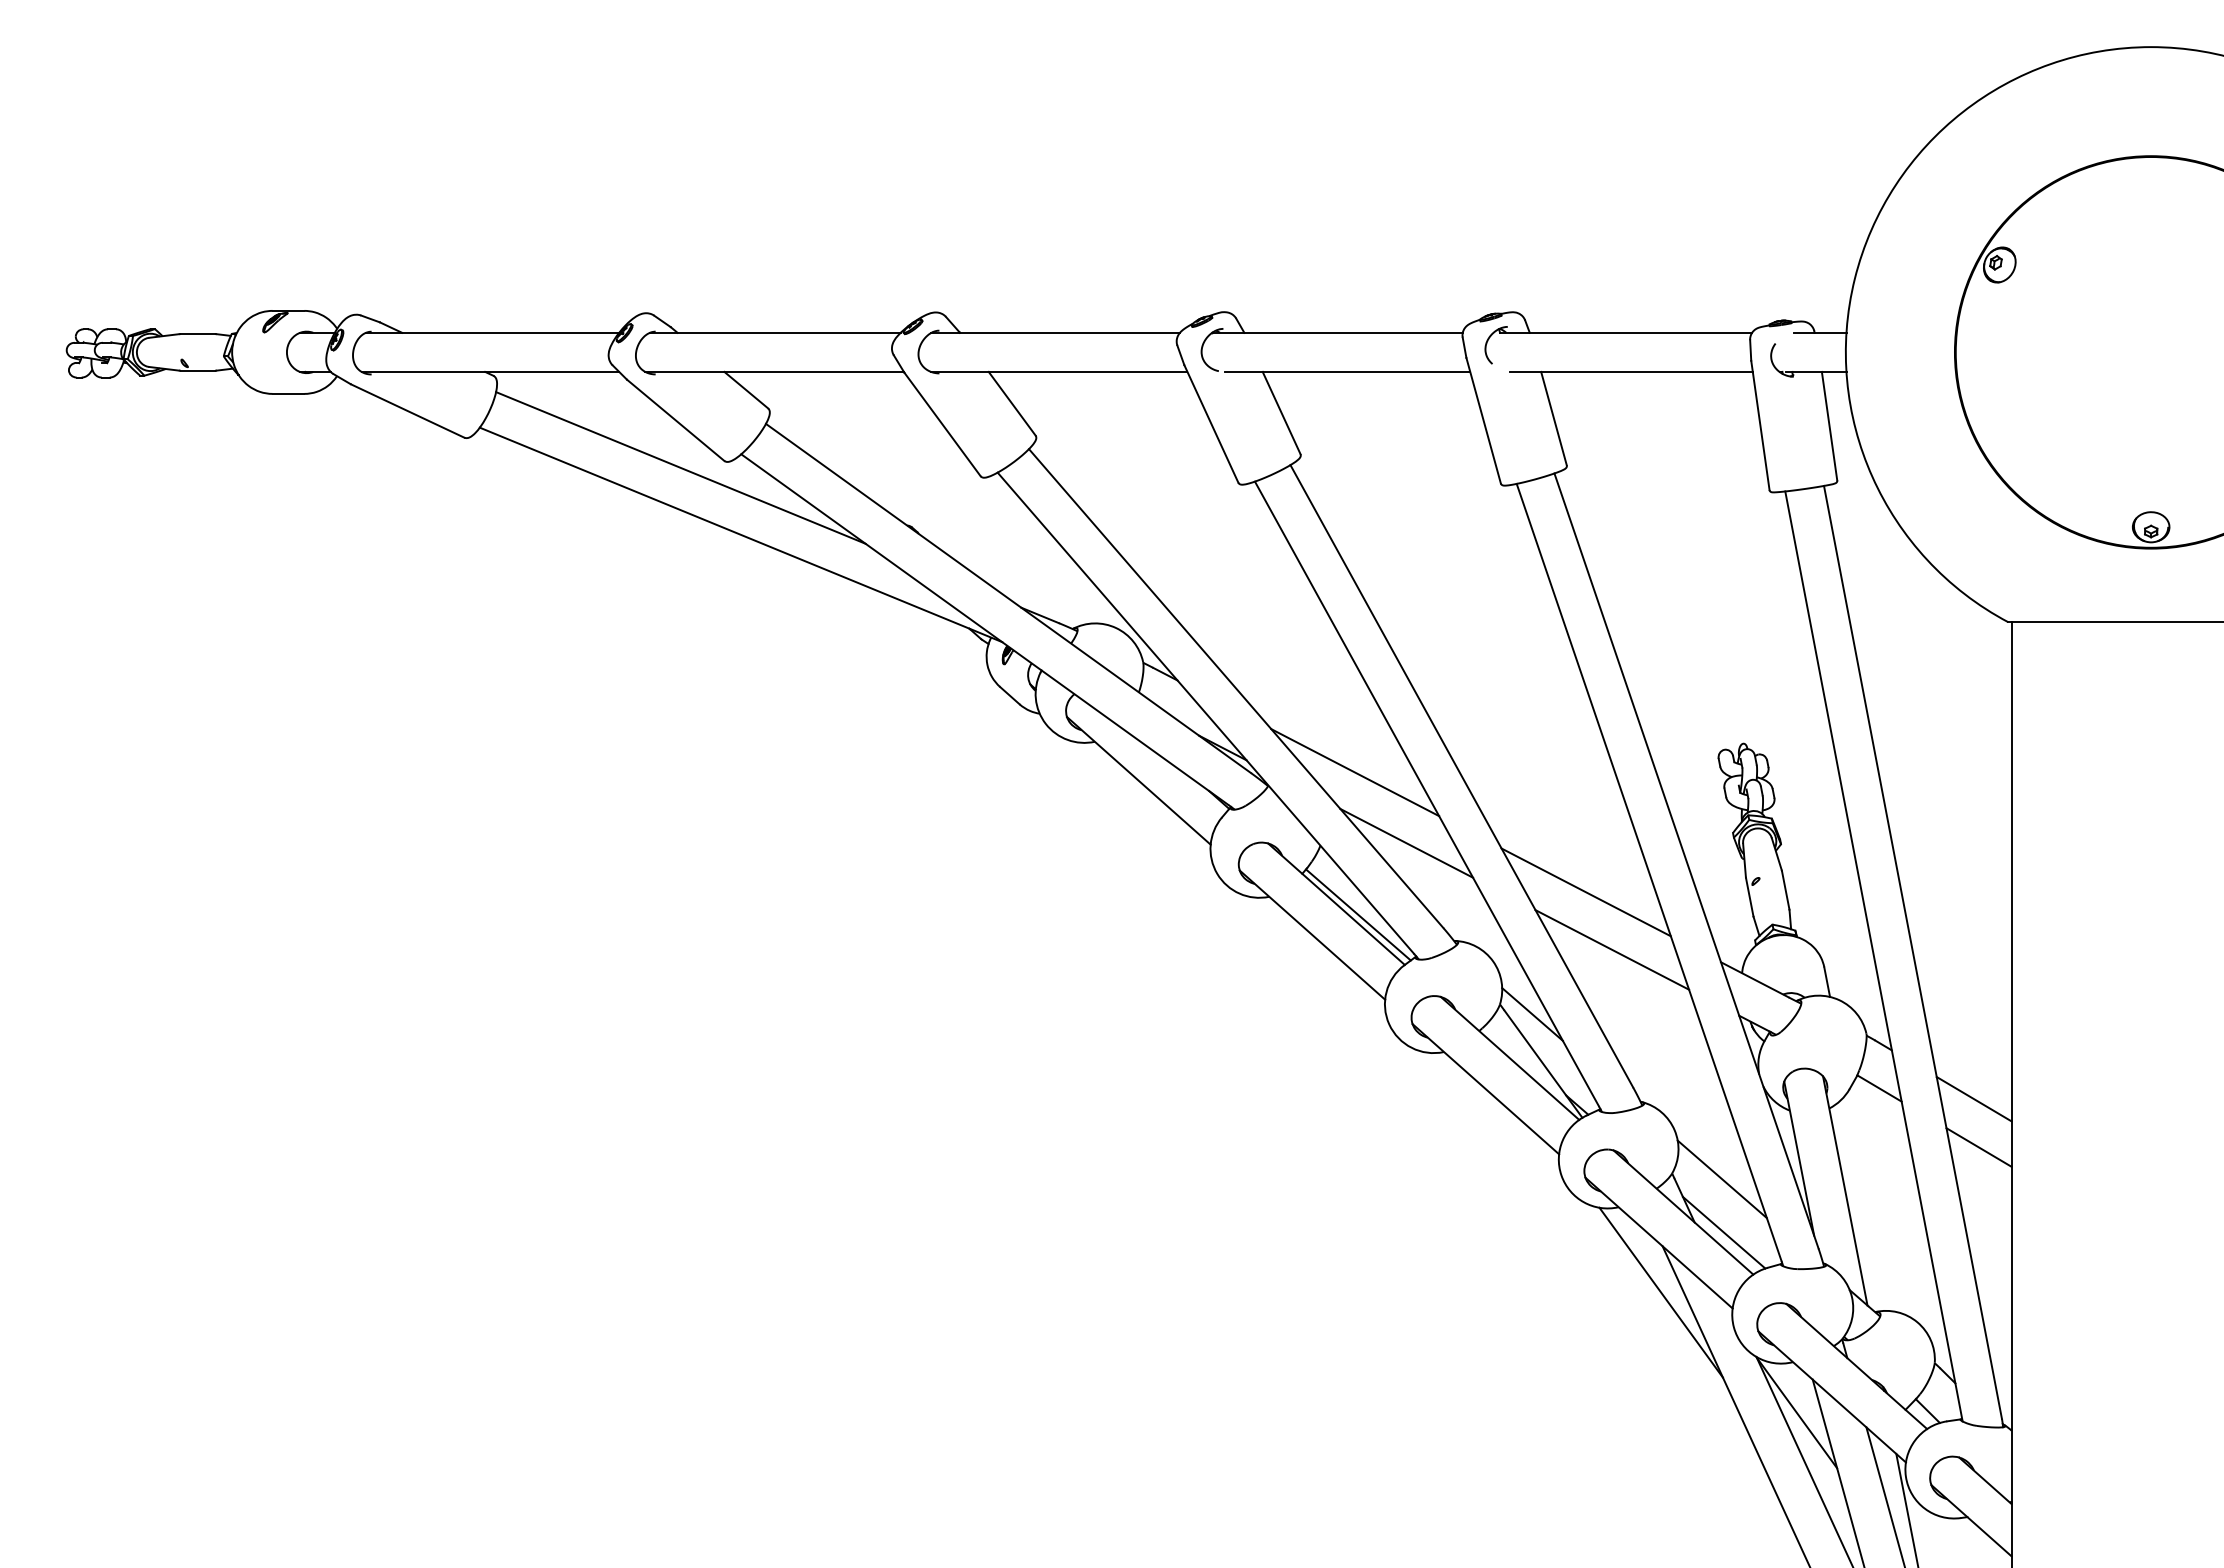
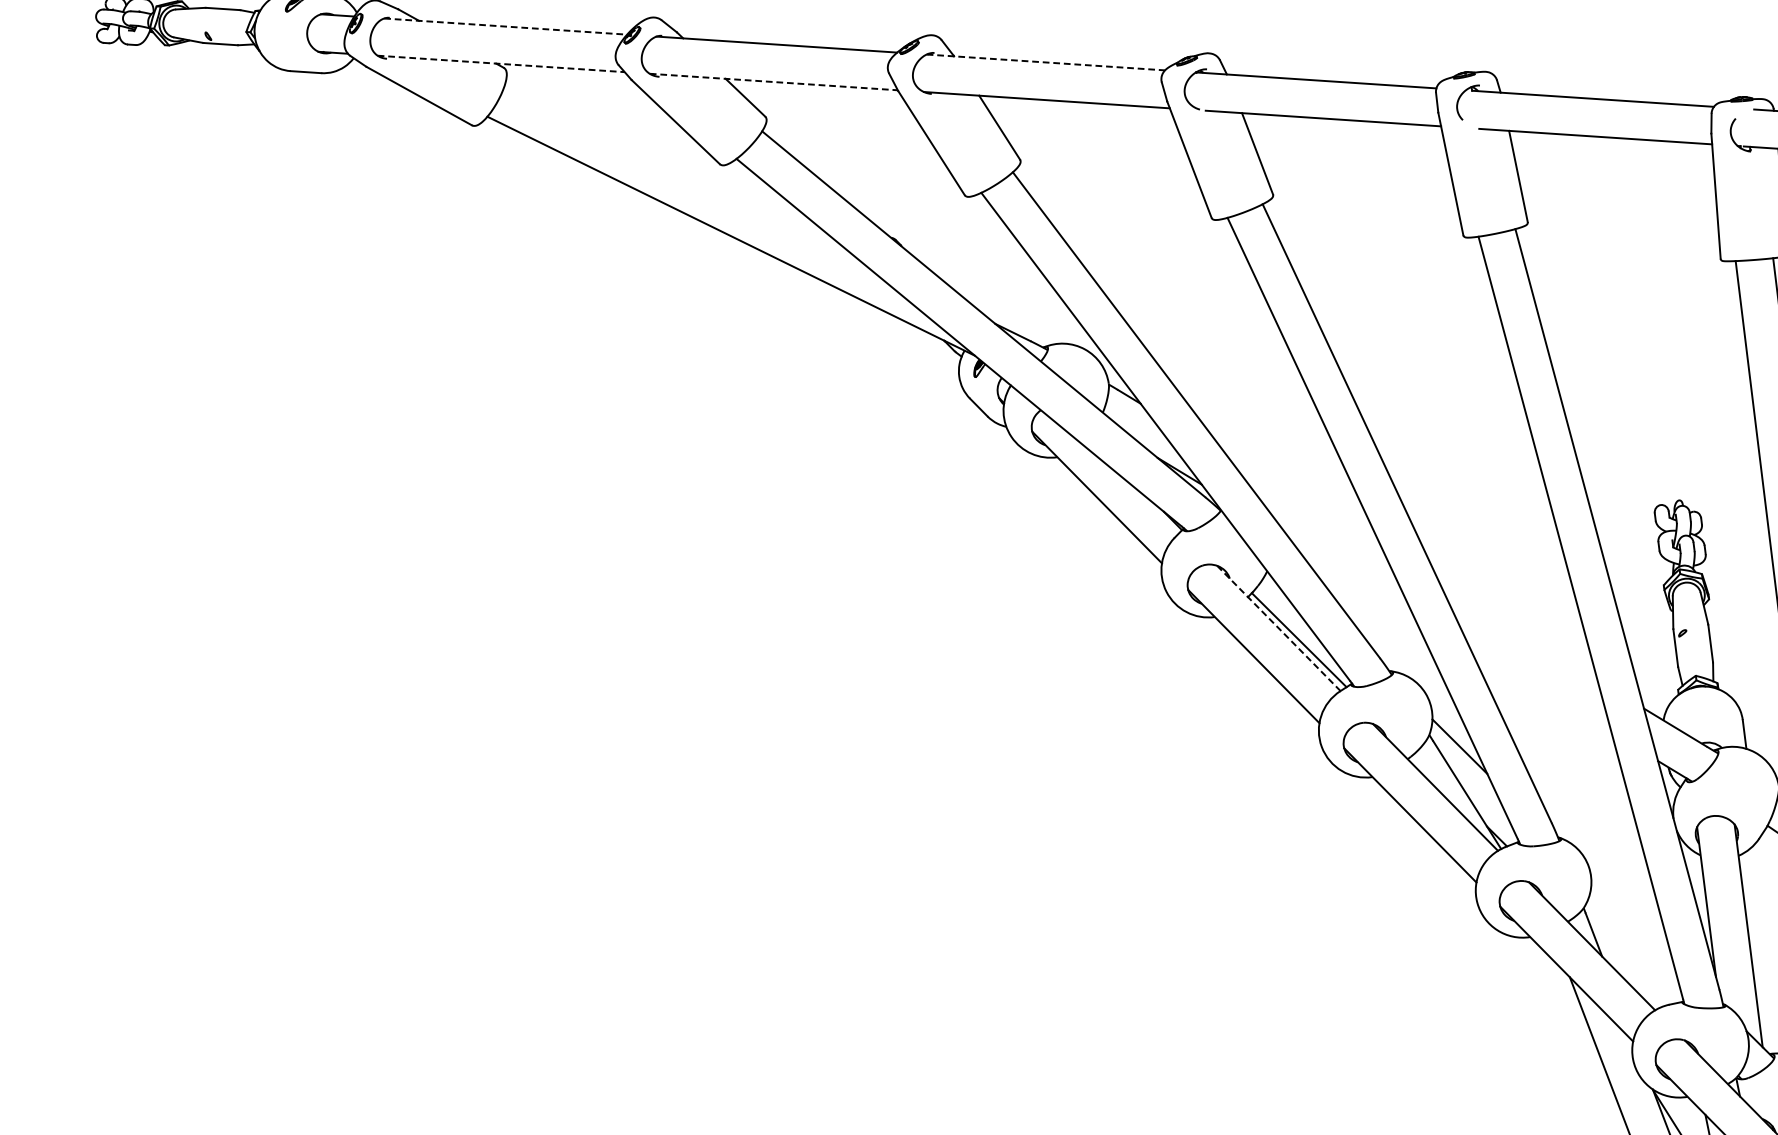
line: (492, 332) -> (505, 26), solid -> dashed
line: (1056, 332) -> (1046, 62), solid -> dashed
line: (490, 371) -> (501, 63), solid -> dashed
line: (775, 371) -> (774, 81), solid -> dashed
line: (680, 467) -> (677, 167), removed
line: (1355, 772) -> (1305, 503), removed
line: (1406, 842) -> (1349, 573), removed
line: (1585, 892) -> (1518, 633), removed
line: (1336, 904) -> (1278, 628), solid -> dashed
line: (1612, 949) -> (1540, 689), removed
line: (1721, 1179) -> (1630, 917), removed
line: (1723, 1232) -> (1629, 968), removed
line: (1660, 1292) -> (1564, 1021), removed

